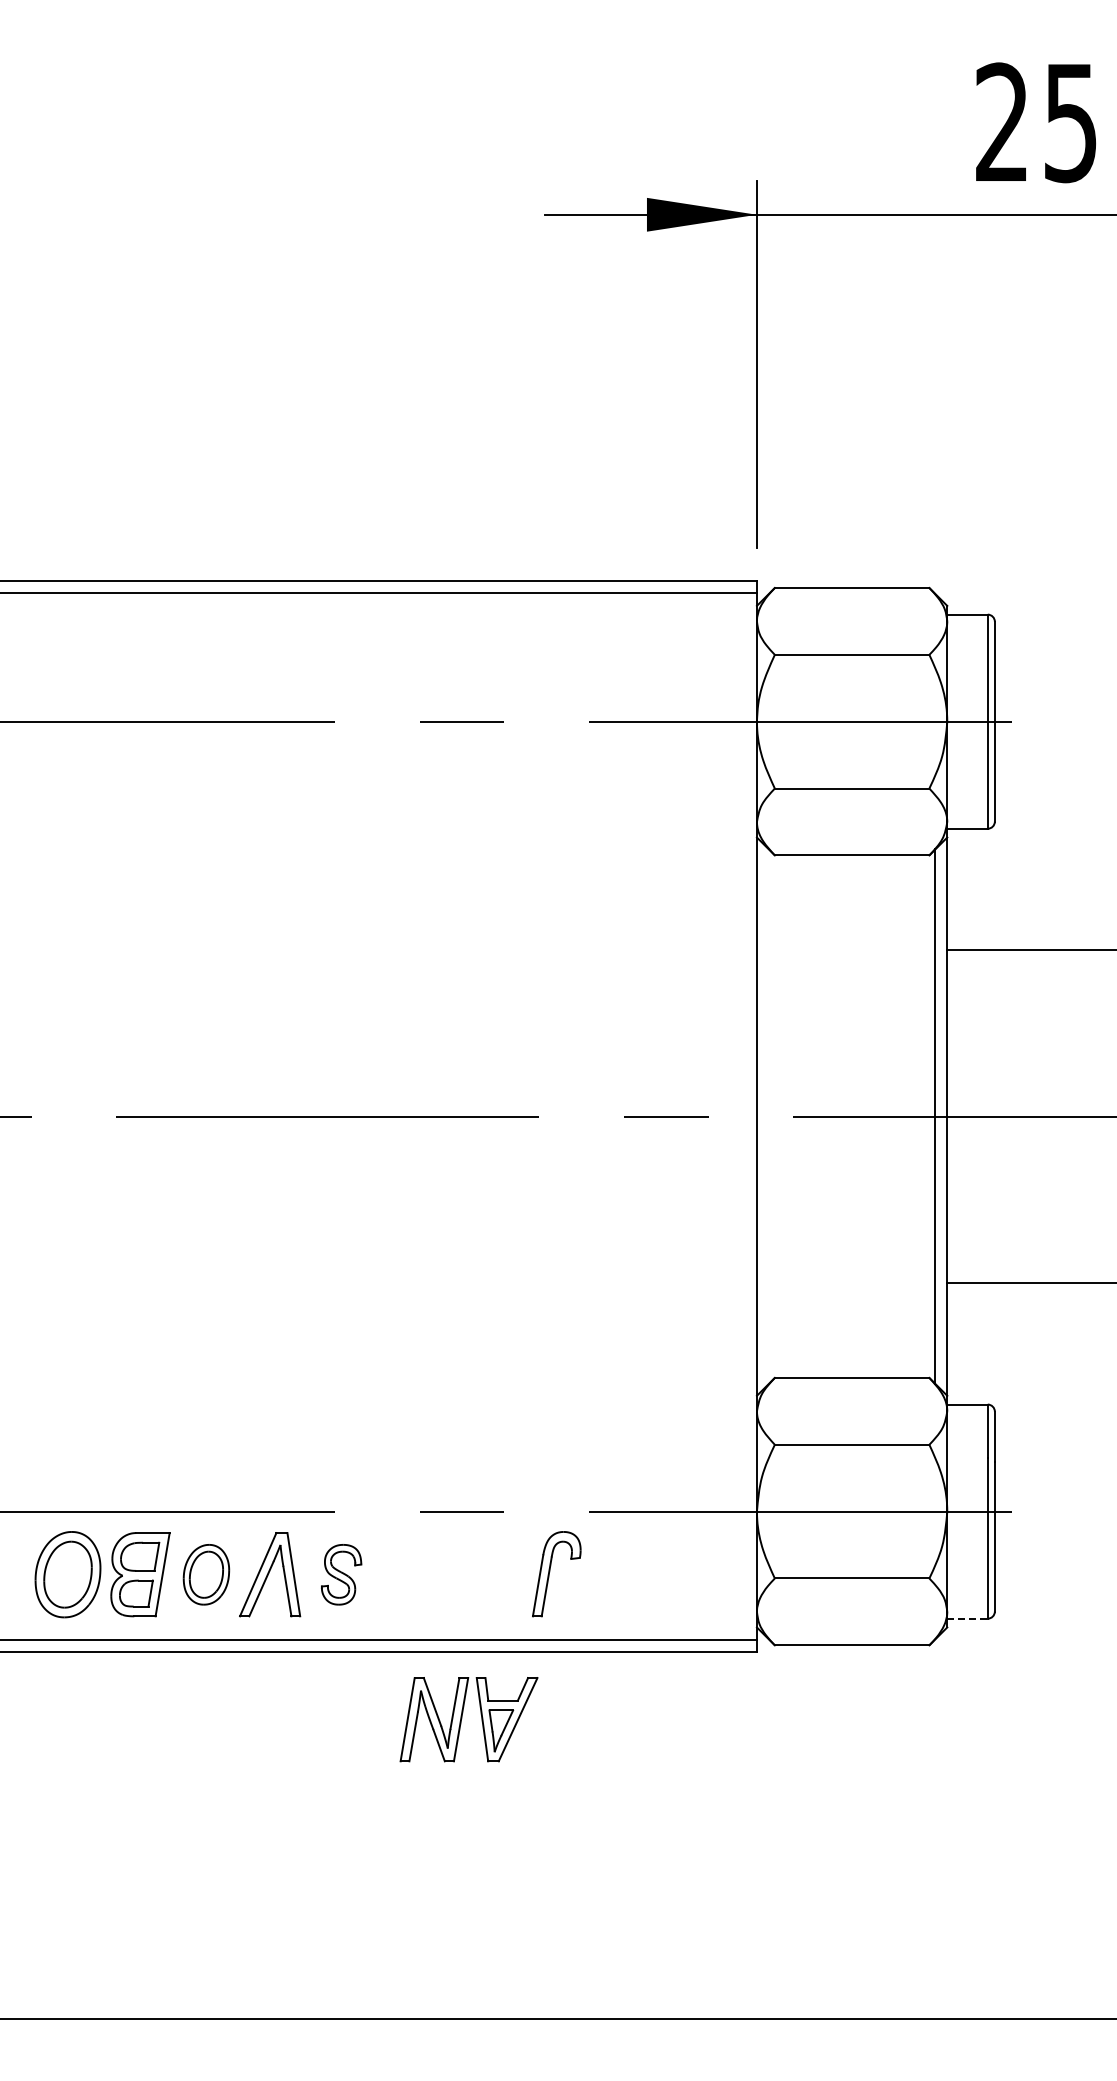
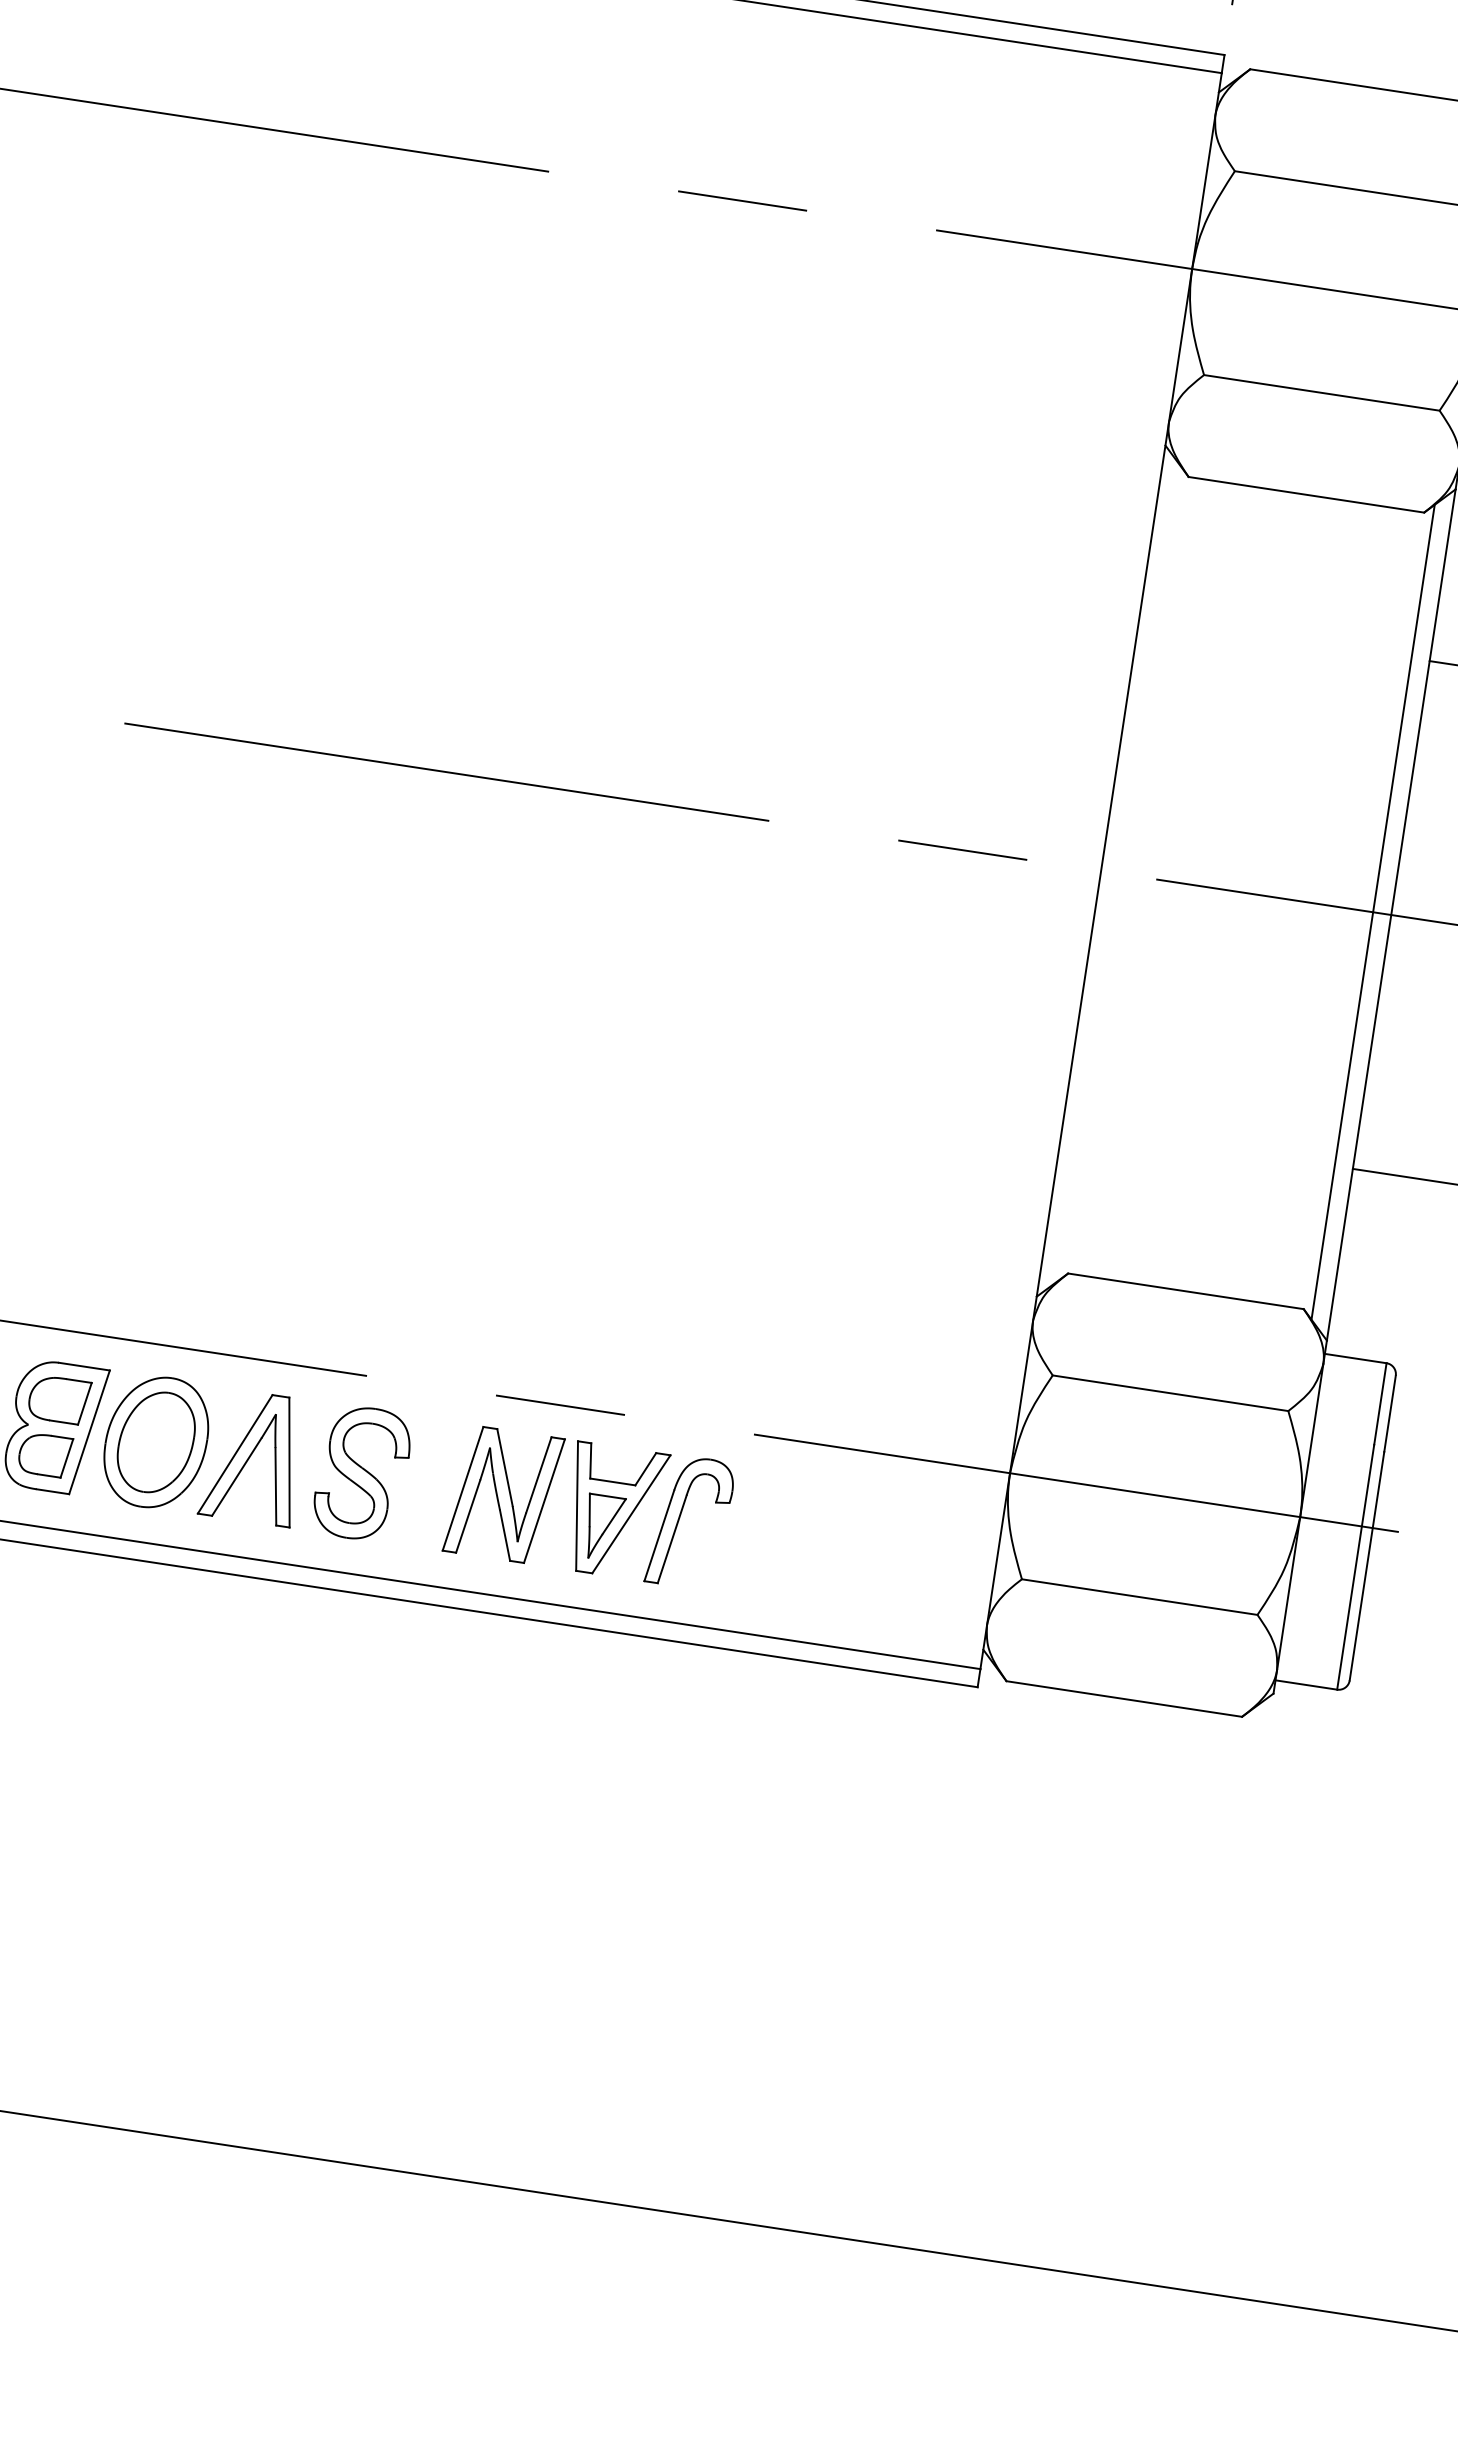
part: (206, 1574) -> (156, 1442), size x1.43
part: (341, 1574) -> (362, 1473), size x1.43
line: (968, 1618) -> (1307, 1684), dashed -> solid
part: (462, 1718) -> (546, 1499), moved

